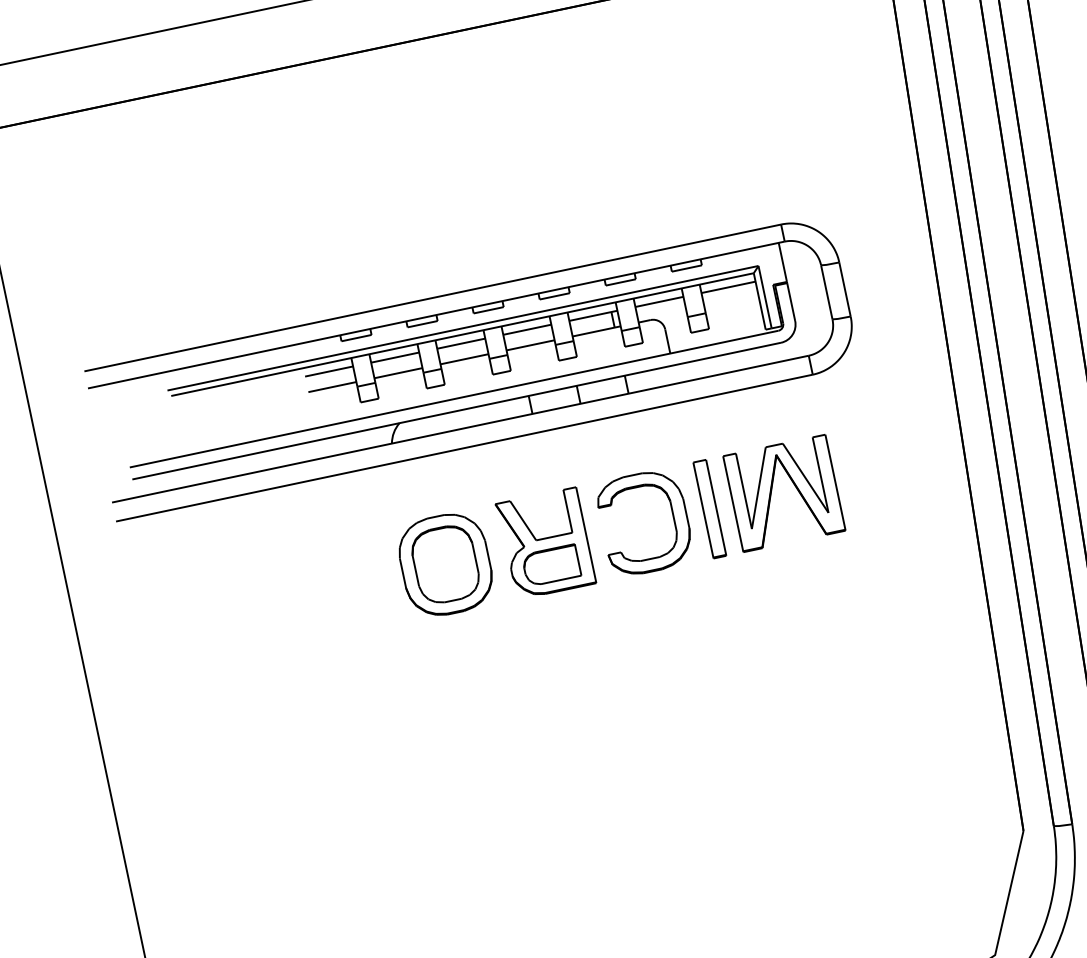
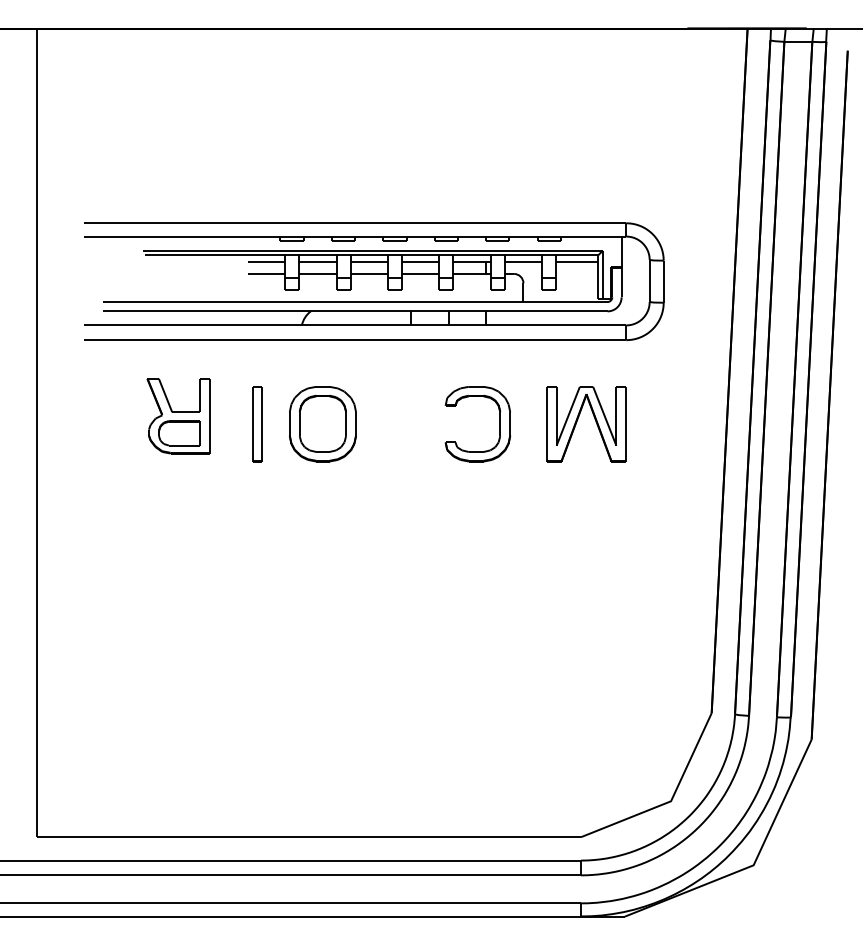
part: (709, 509) -> (257, 424), moved
part: (545, 544) -> (178, 416), moved

